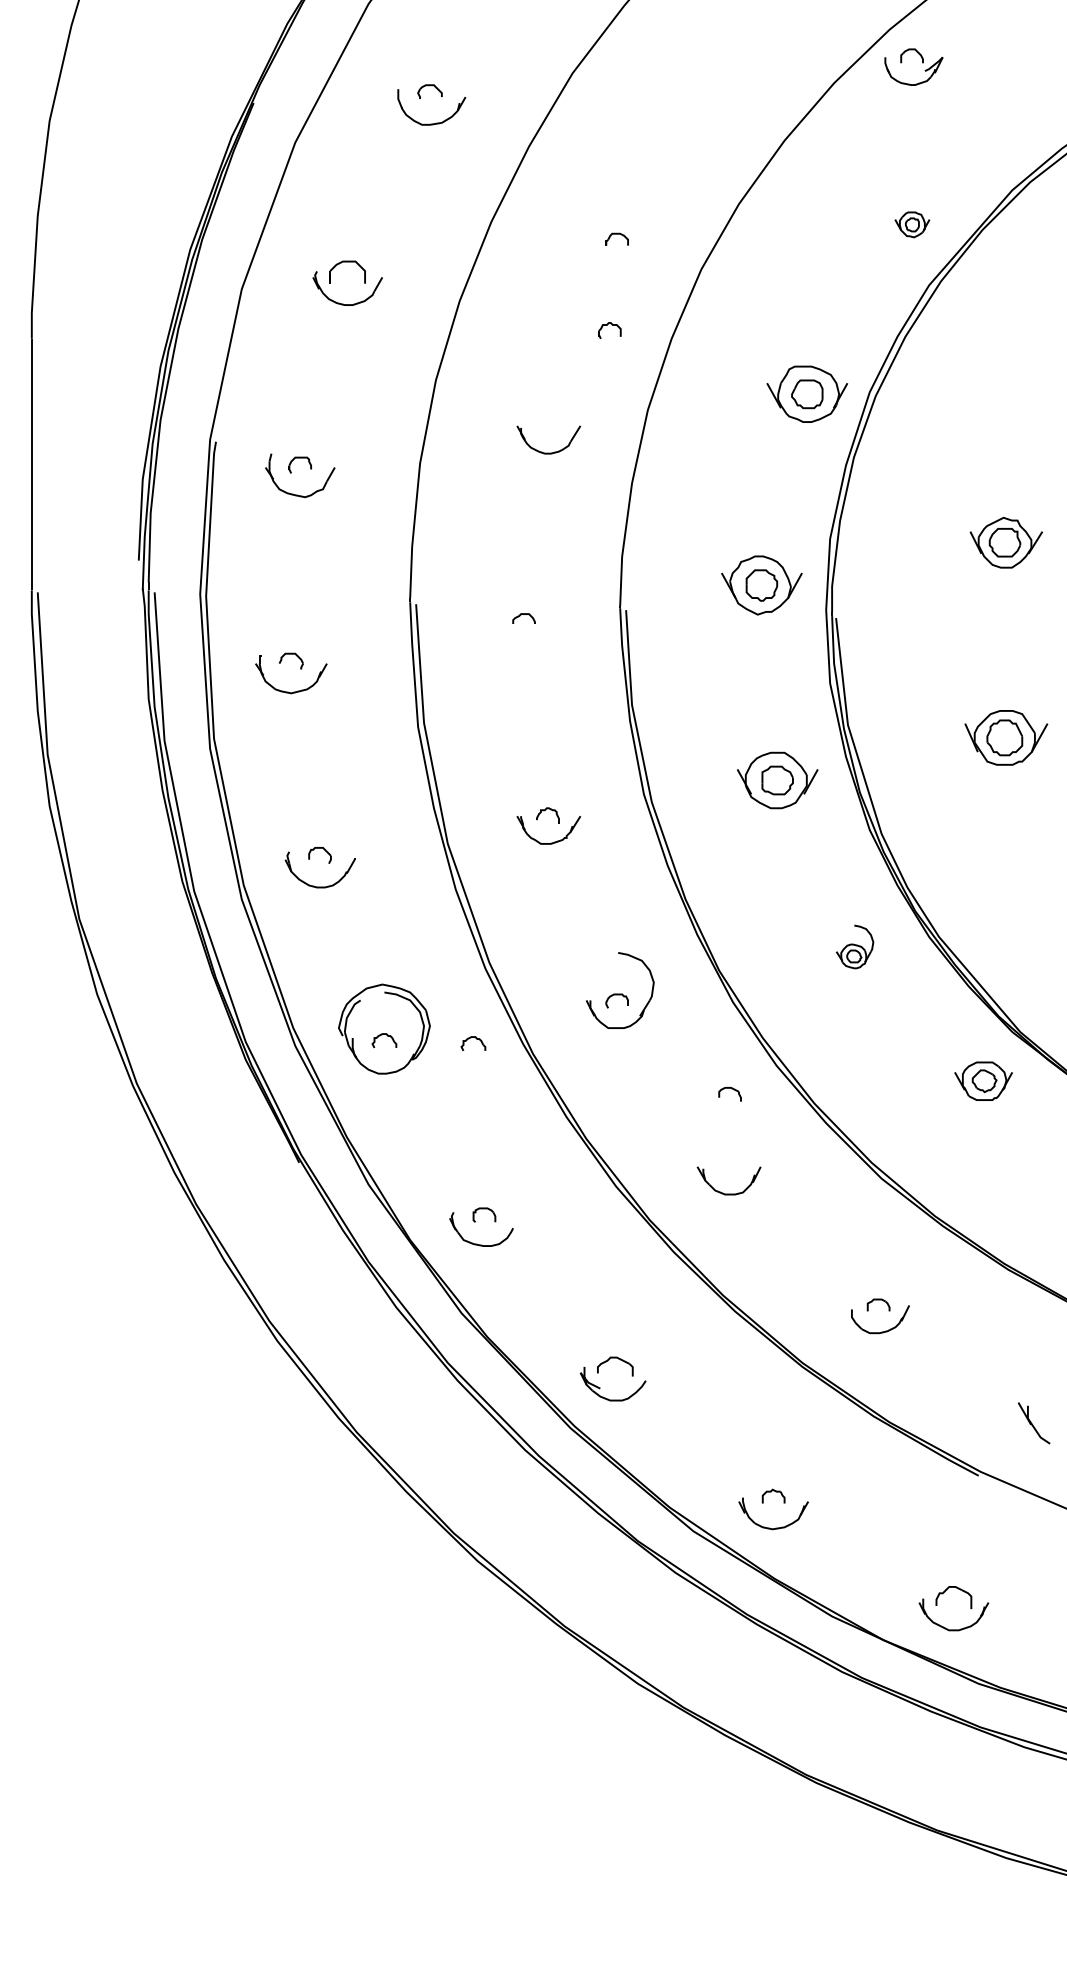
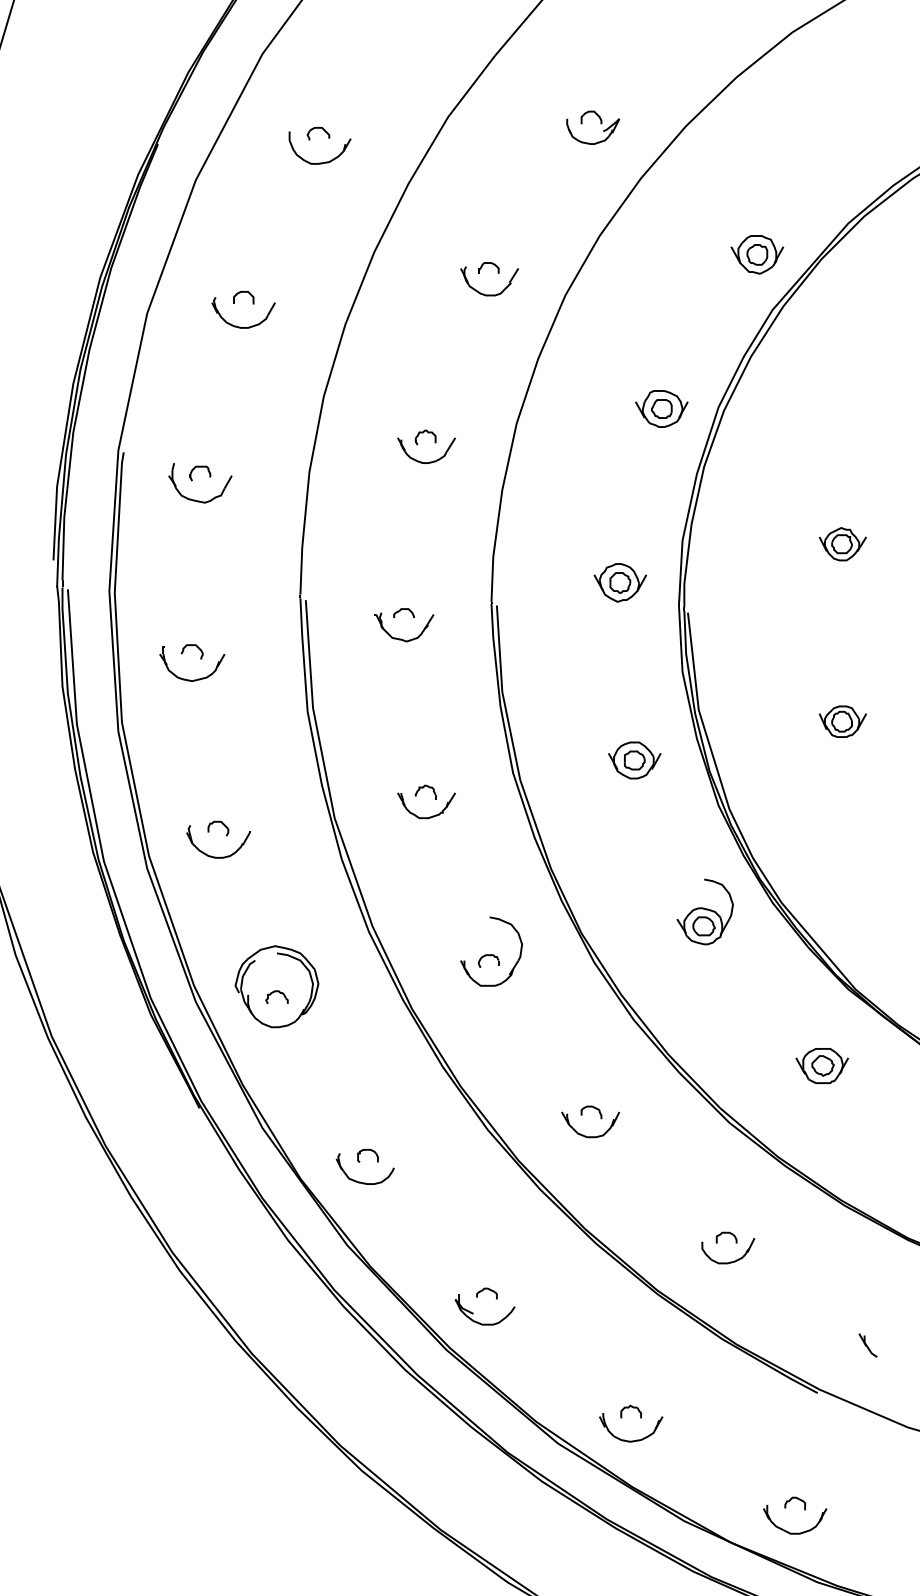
part: (922, 63) -> (600, 124), moved
part: (912, 224) -> (757, 254), size x1.67
part: (612, 267) -> (484, 293), added
part: (347, 271) -> (243, 297), size x0.62
part: (609, 330) -> (425, 437), moved
part: (807, 393) -> (661, 408), size x0.71
part: (1006, 542) -> (843, 543), size x0.71
part: (761, 584) -> (620, 582), size x0.71
part: (520, 646) -> (400, 638), added
part: (1006, 737) -> (843, 721), size x0.62
part: (777, 780) -> (634, 760), size x0.71
part: (854, 946) -> (704, 911), size x1.67
part: (473, 1043) -> (358, 999), removed
part: (983, 1080) -> (822, 1065), moved
part: (729, 1094) -> (590, 1112), moved
part: (614, 1366) -> (486, 1293), size x0.62
part: (1033, 1423) -> (867, 1345), size x0.62
part: (953, 1596) -> (794, 1502), size x0.62

